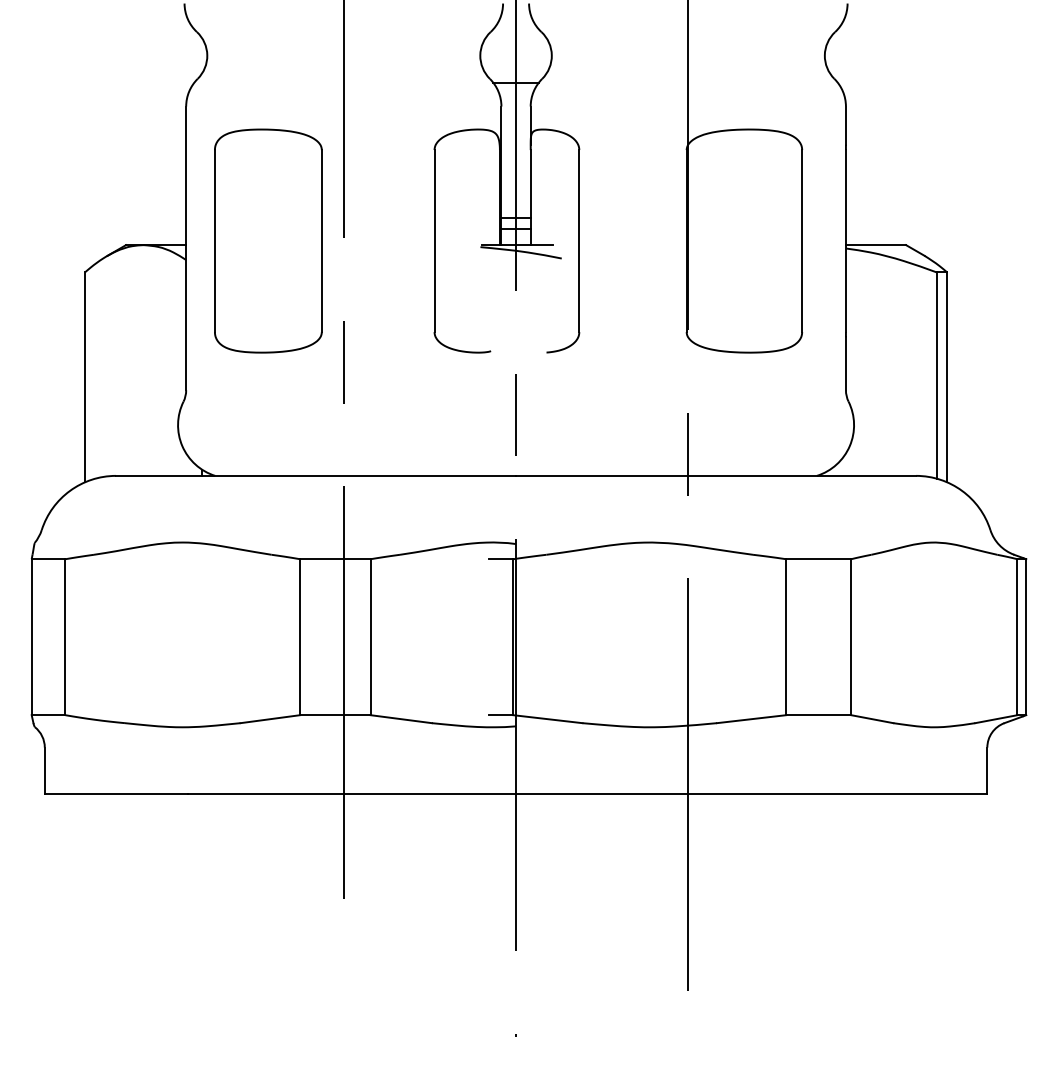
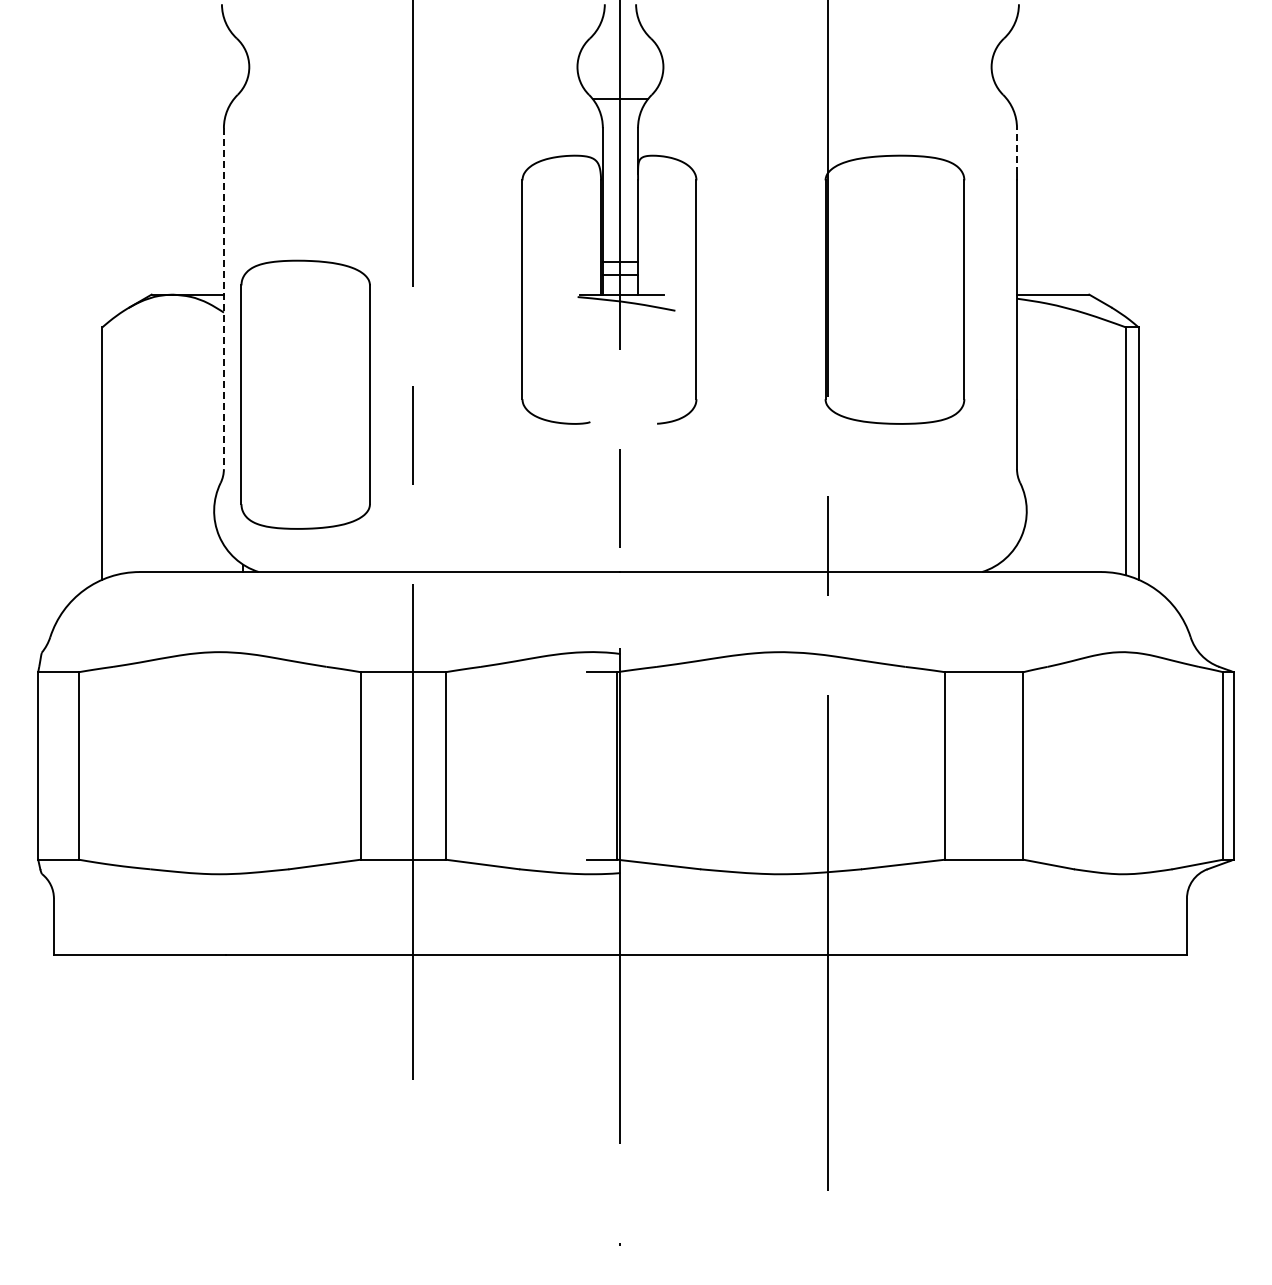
line: (846, 125) -> (1017, 150), solid -> dashed
part: (268, 240) -> (305, 394), moved
line: (185, 248) -> (223, 298), solid -> dashed

